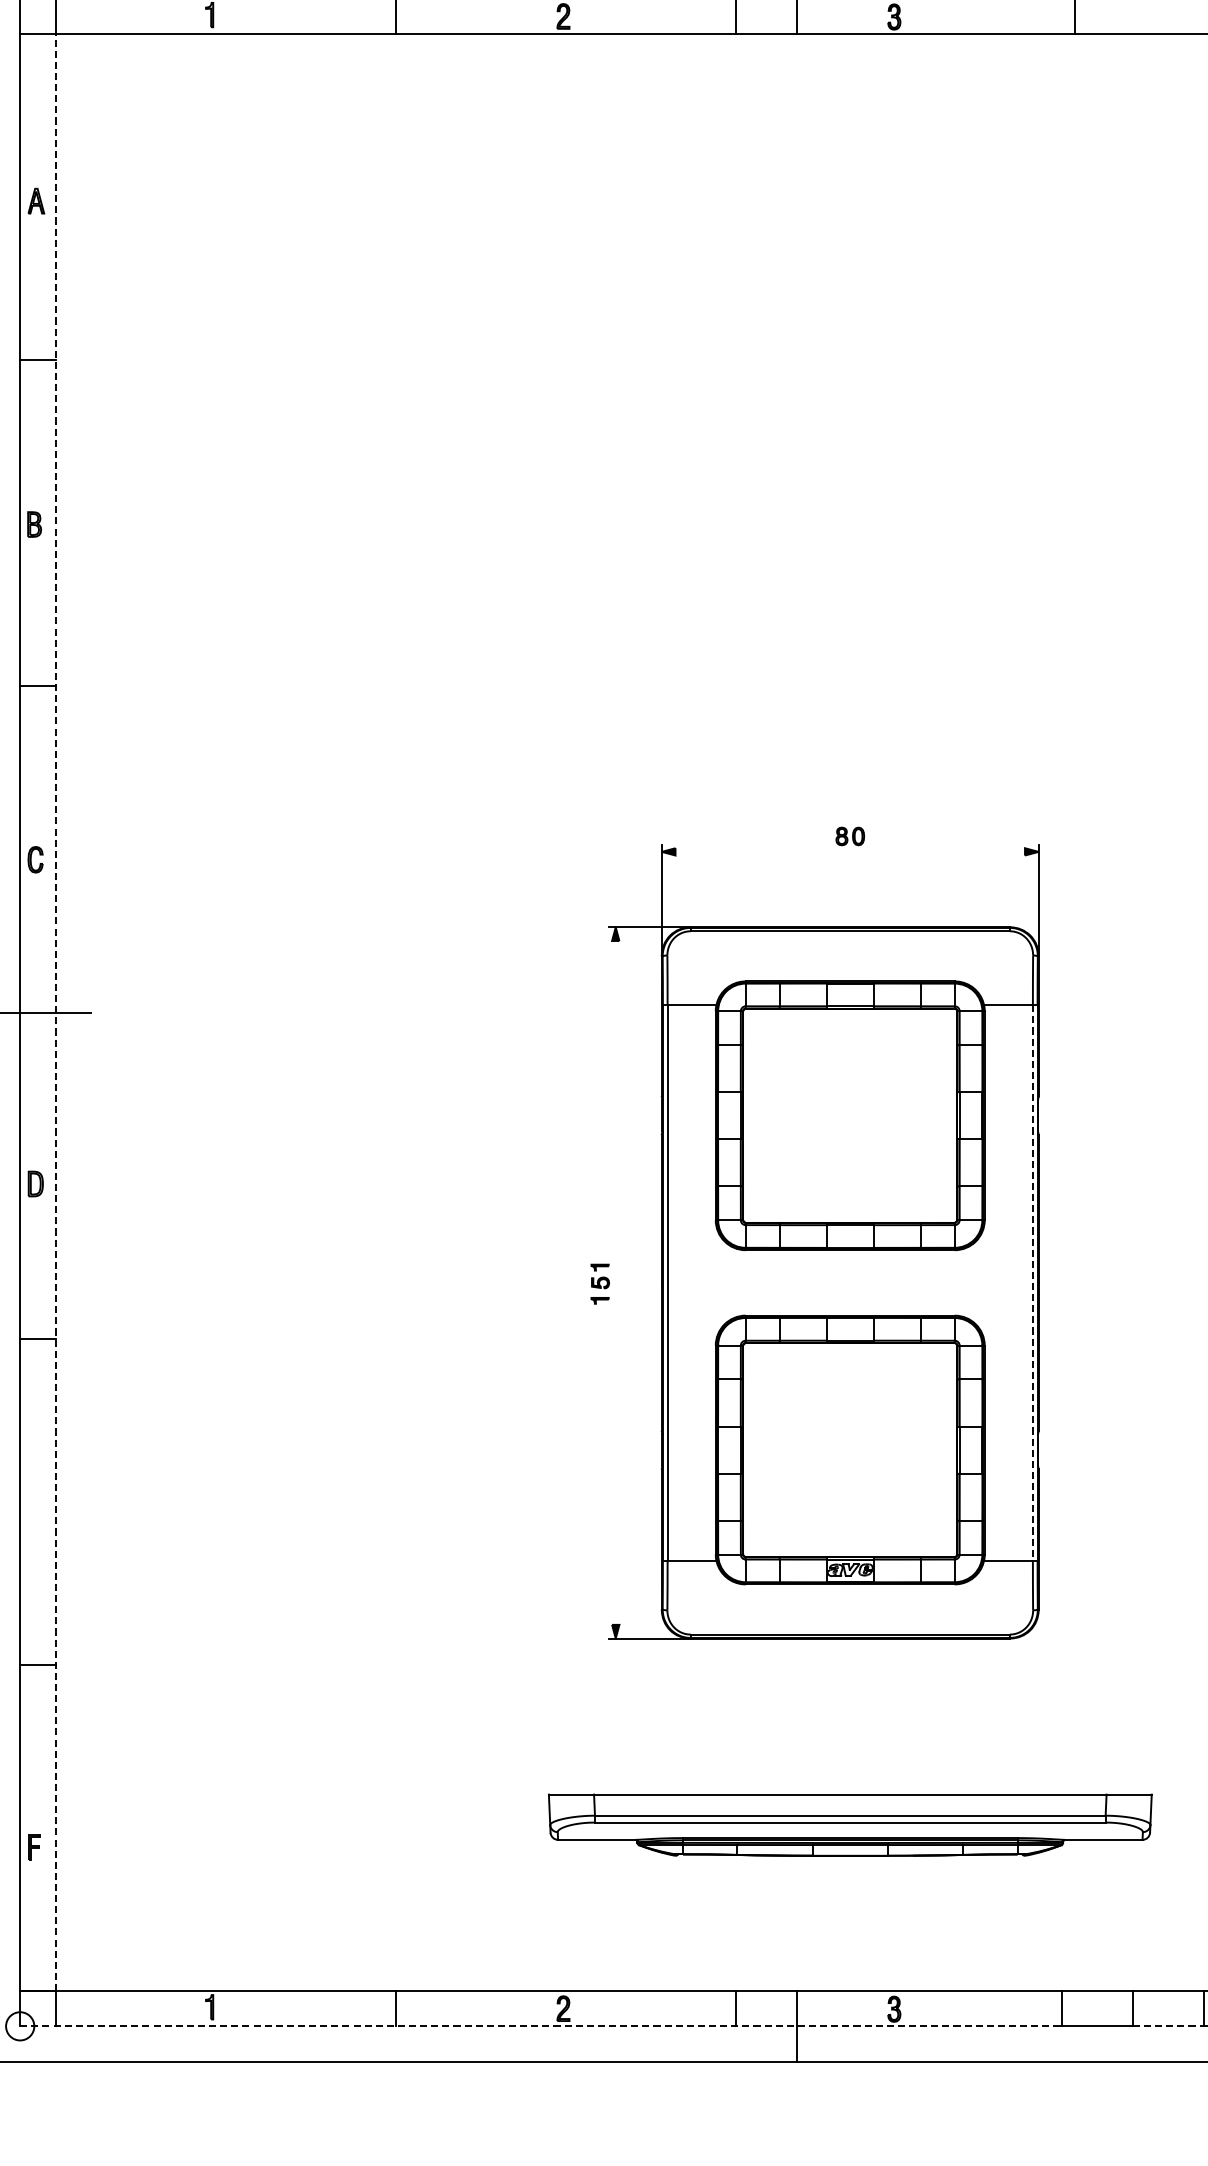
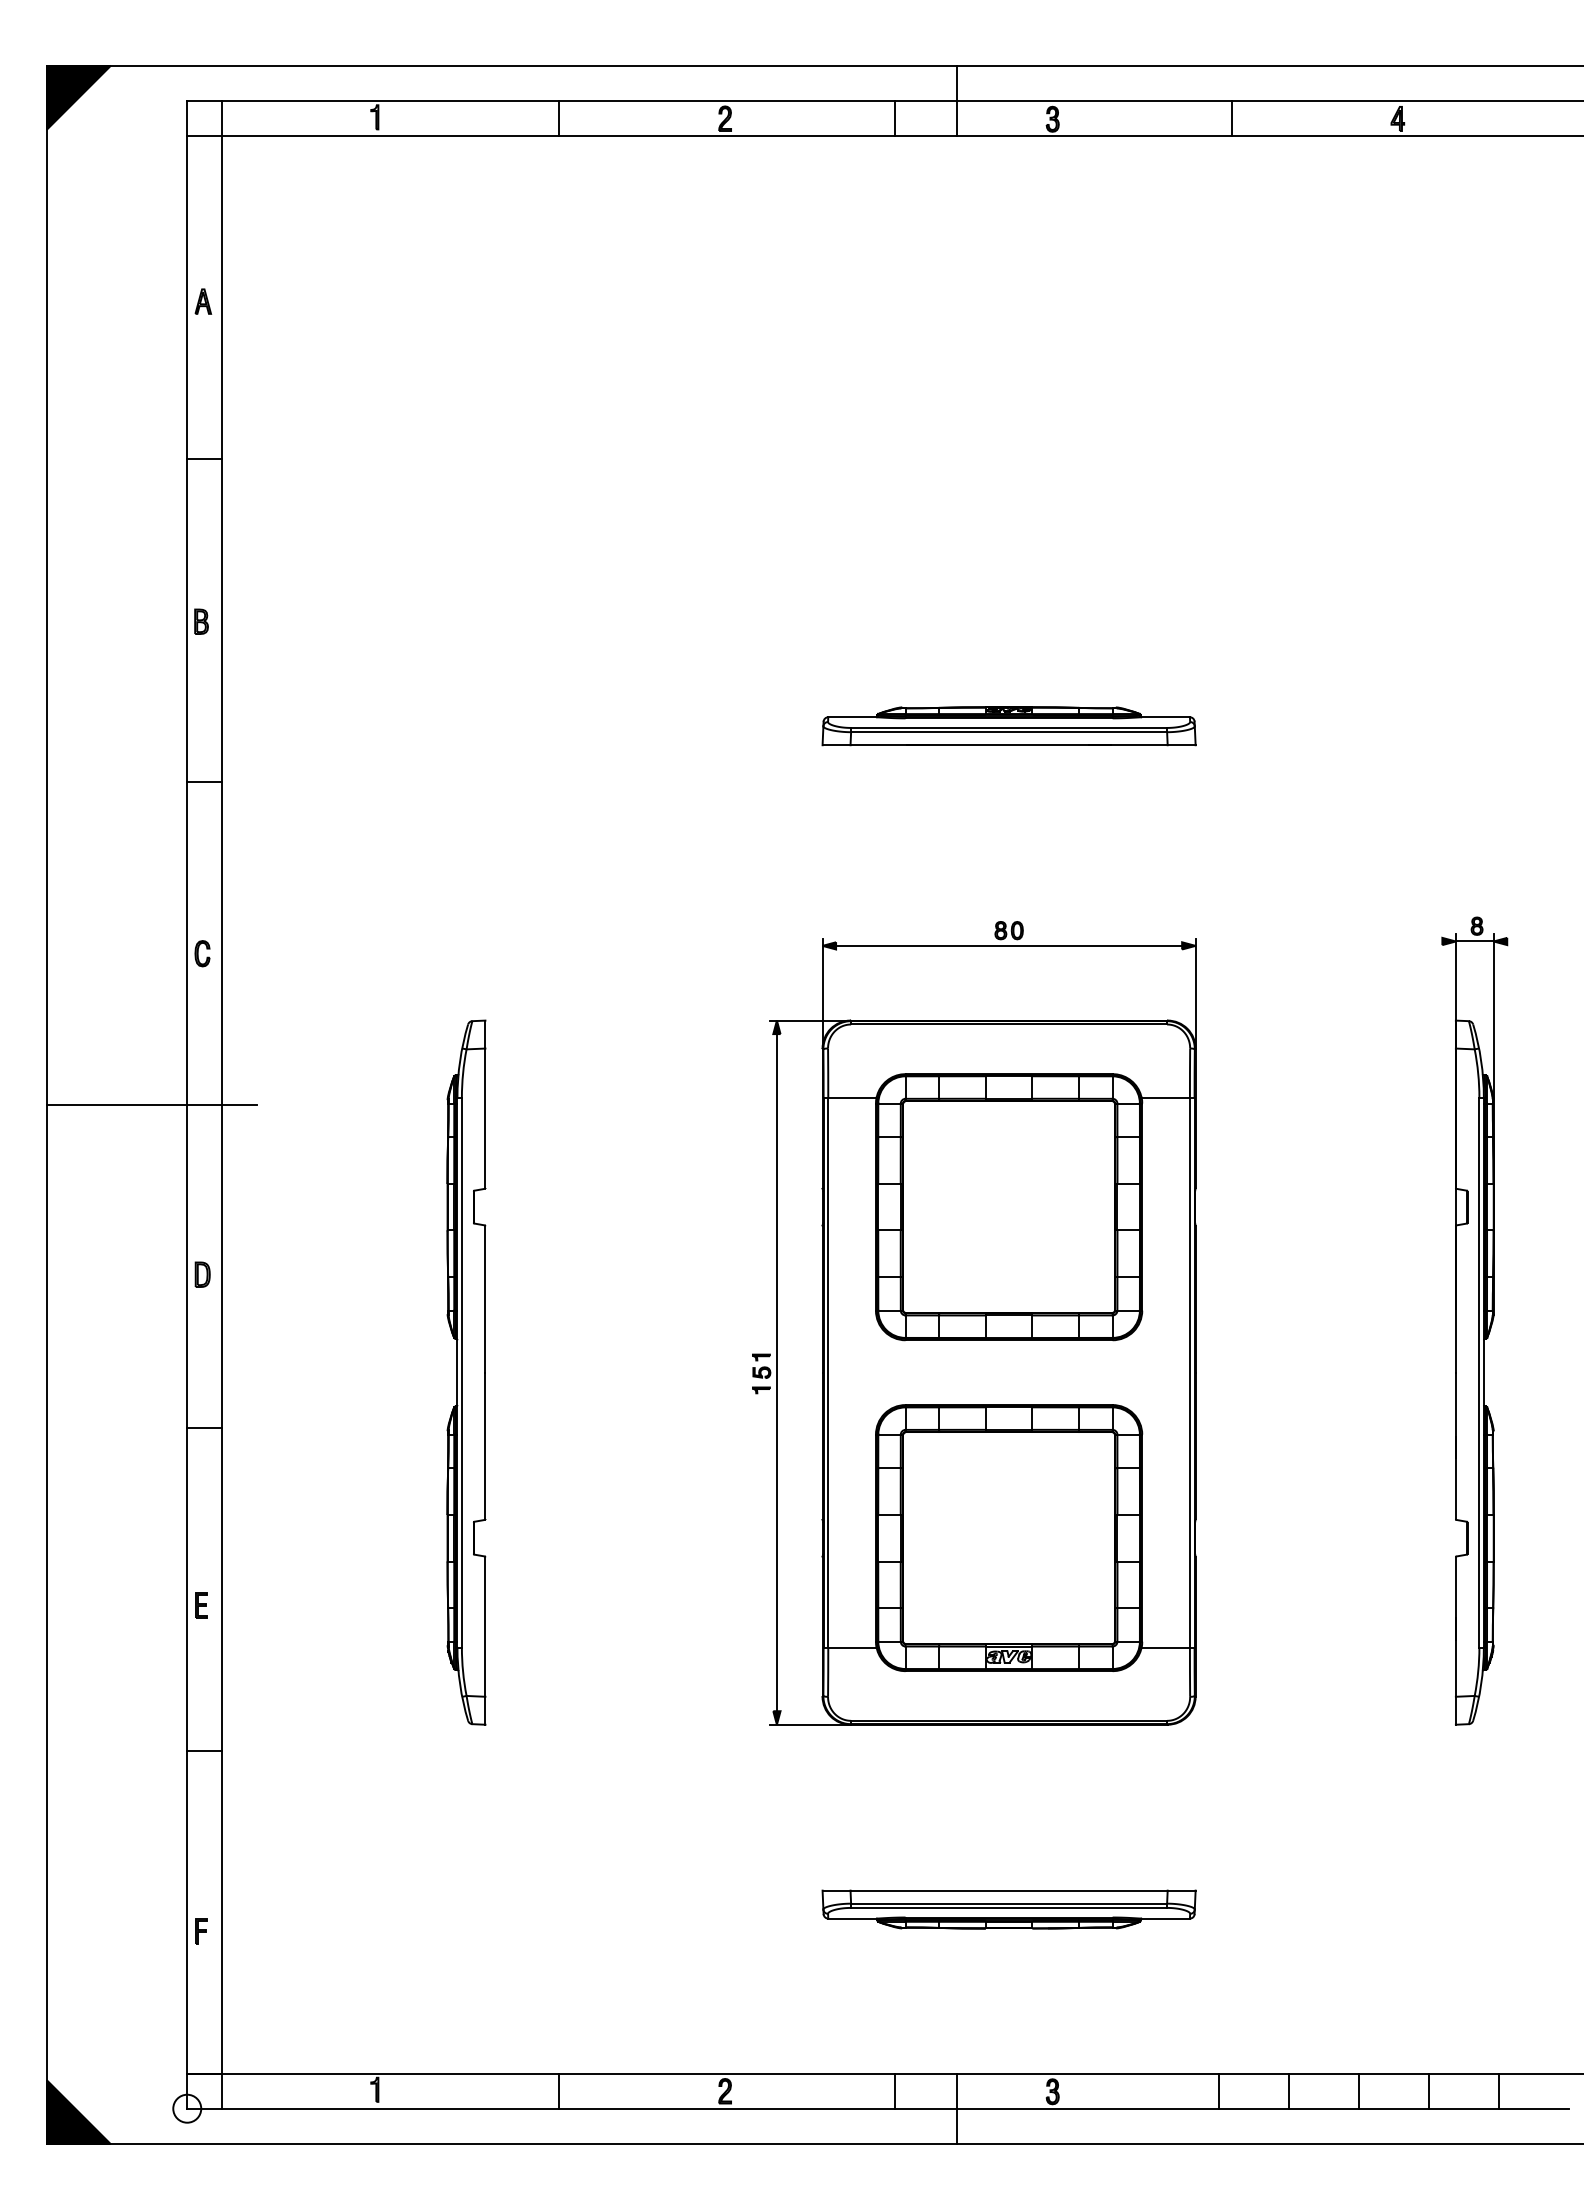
part: (849, 630) -> (1008, 726), added
line: (850, 851) -> (1009, 945), added
line: (55, 1013) -> (222, 1105), dashed -> solid
part: (302, 1282) -> (466, 1372), added
line: (615, 1282) -> (776, 1372), added
line: (1032, 1282) -> (1189, 1372), dashed -> solid
part: (34, 1518) -> (201, 1605), added
part: (849, 1825) -> (1008, 1909), size x0.62
line: (541, 2026) -> (703, 2108), dashed -> solid
line: (1167, 2026) -> (1323, 2108), dashed -> solid

